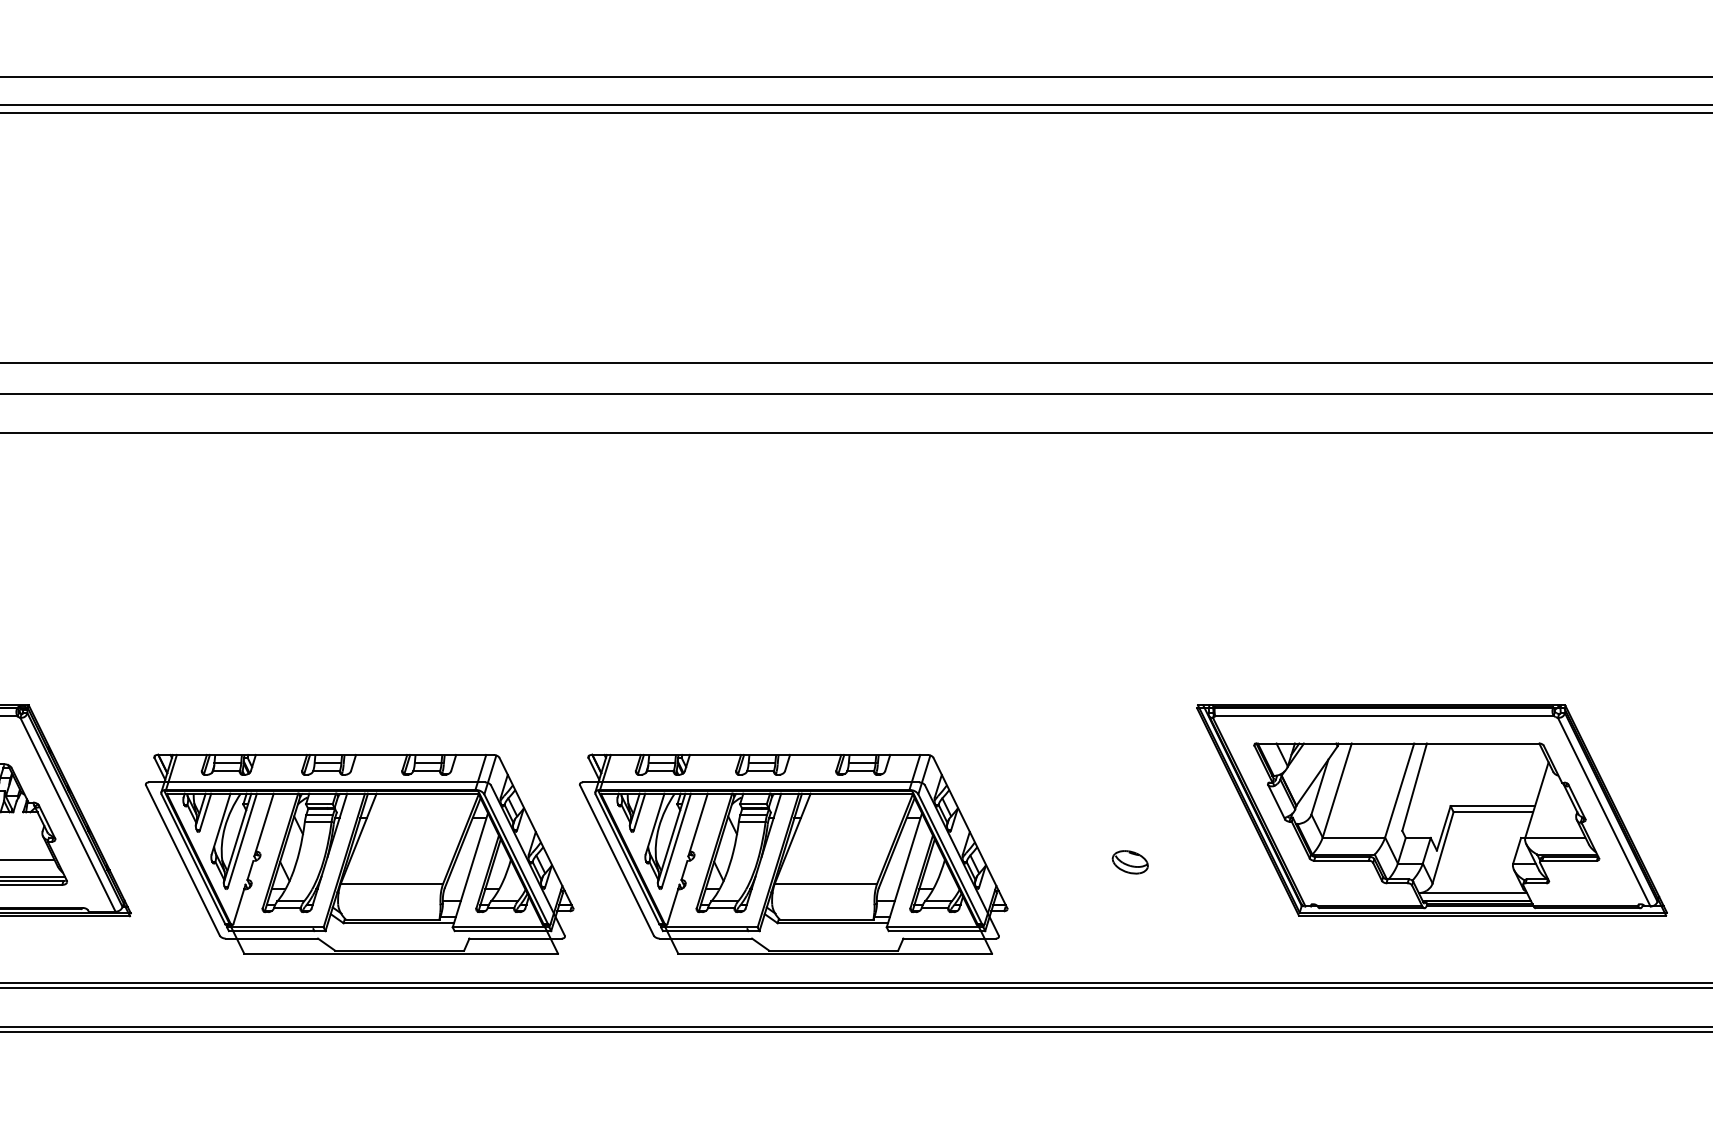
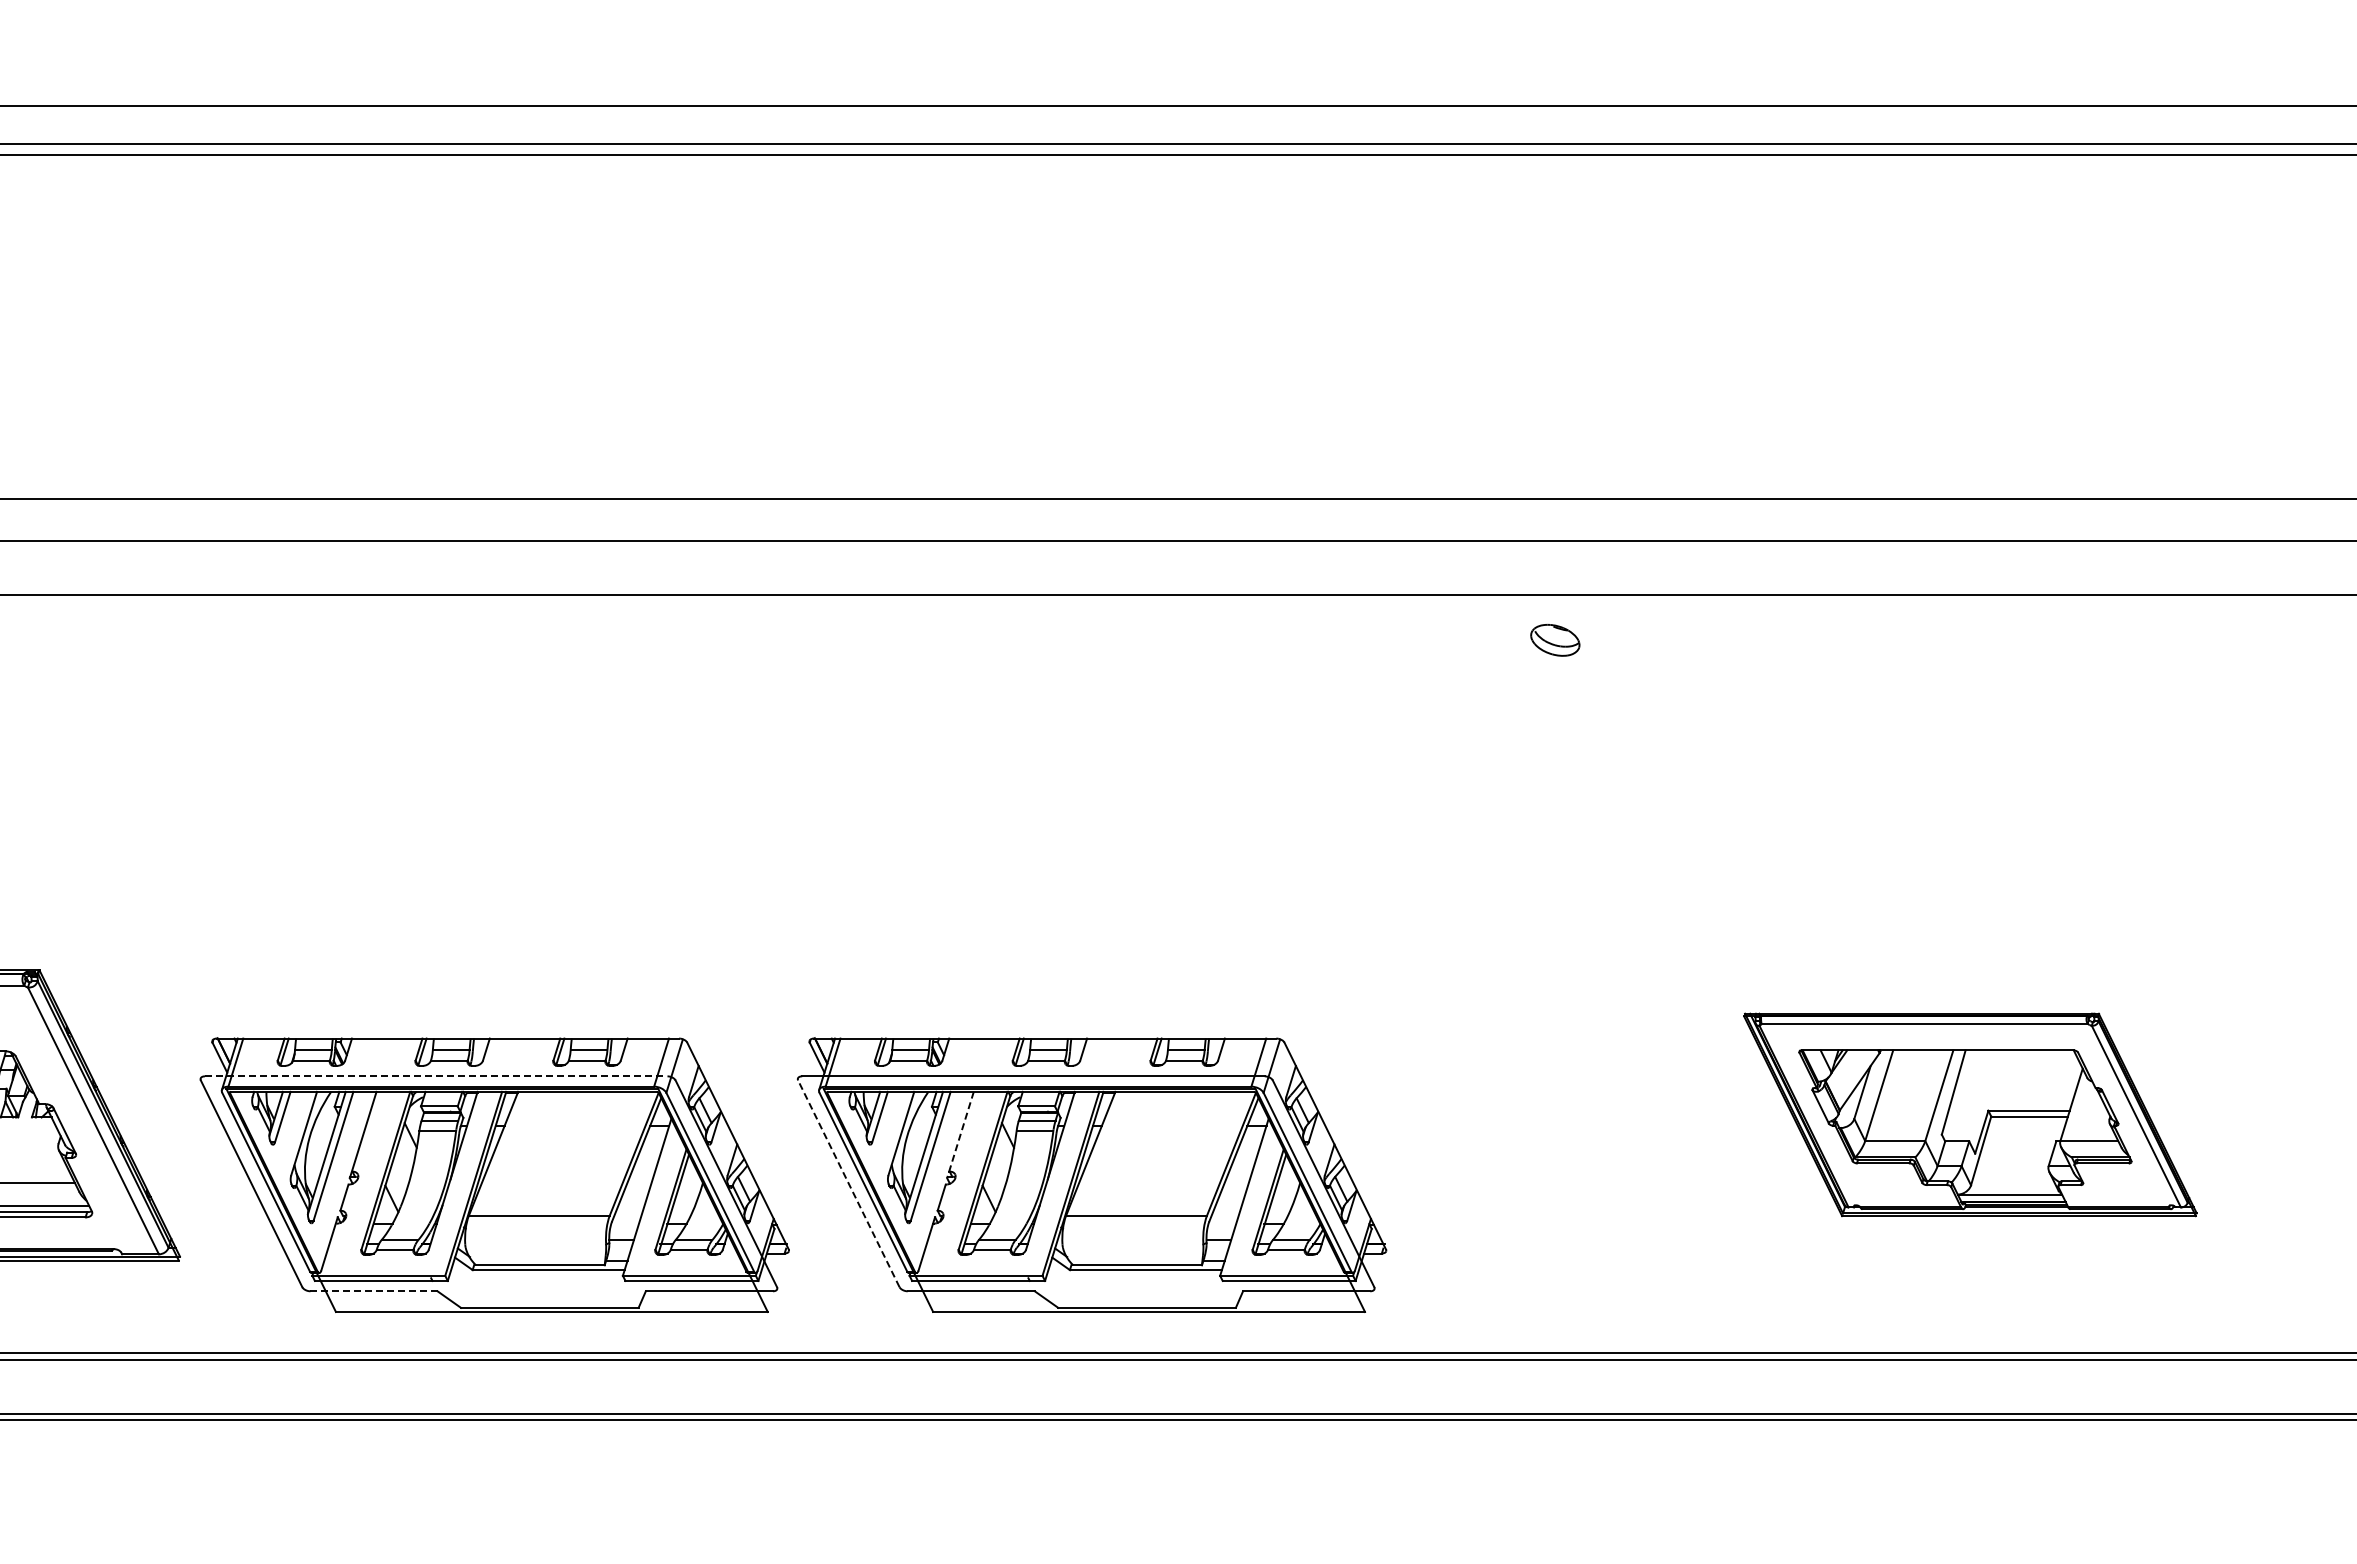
line: (317, 782) -> (436, 1076), solid -> dashed
part: (1432, 810) -> (1970, 1114), size x0.7
line: (698, 825) -> (960, 1135), solid -> dashed
line: (616, 860) -> (848, 1183), solid -> dashed
part: (1130, 862) -> (1555, 640), moved
line: (272, 938) -> (374, 1291), solid -> dashed

